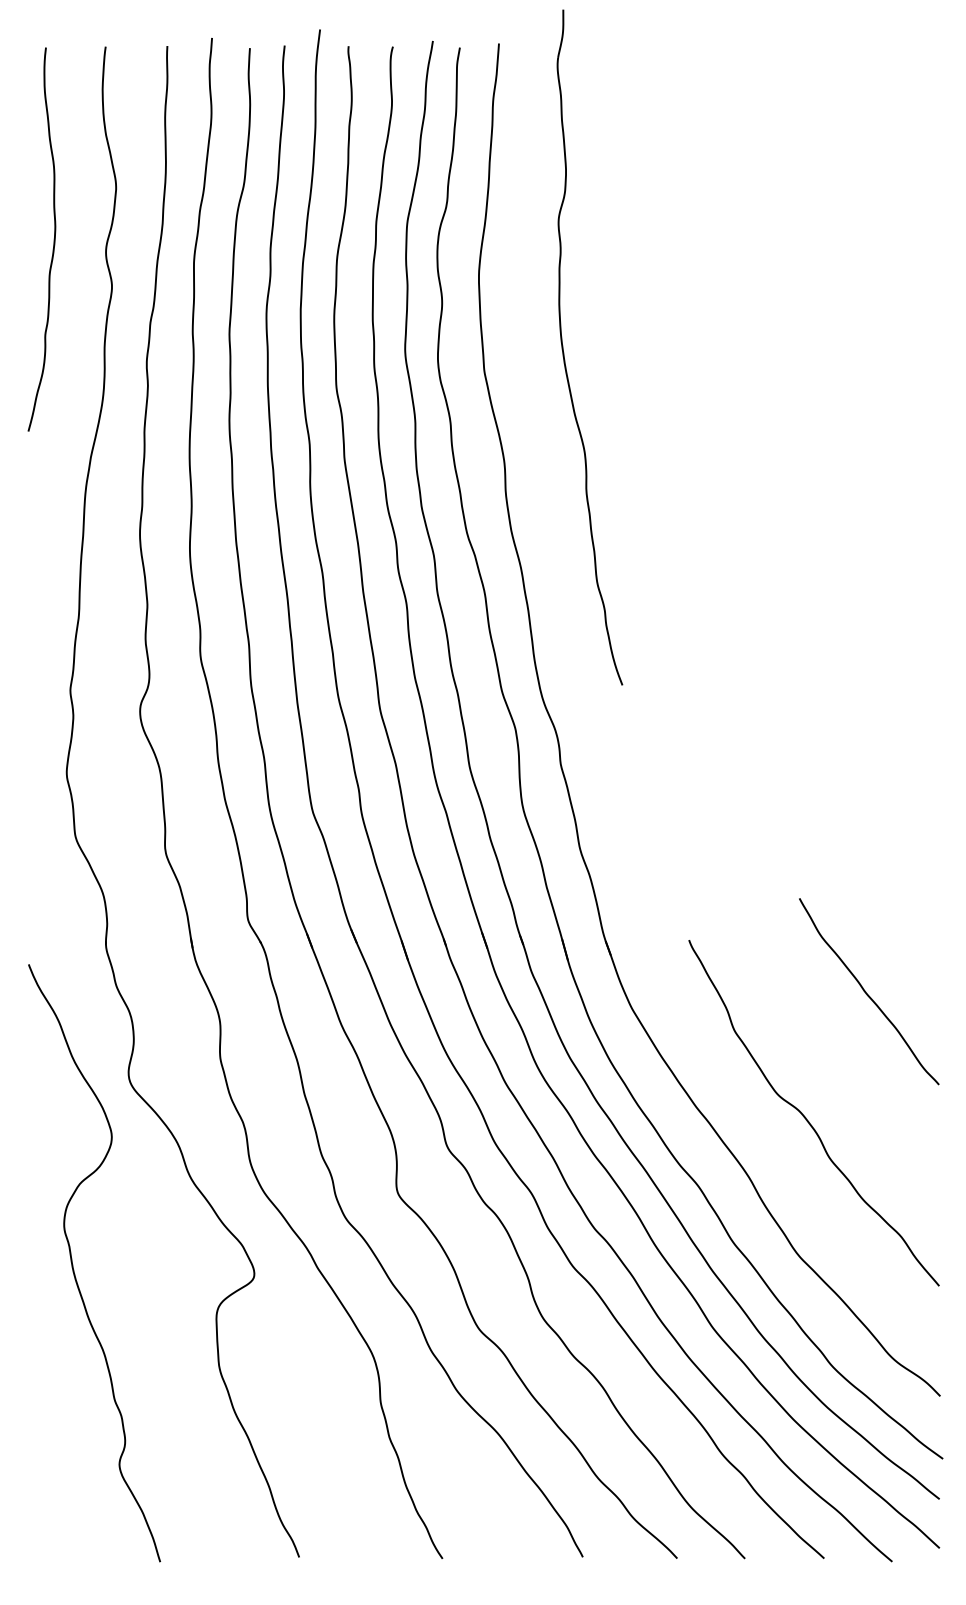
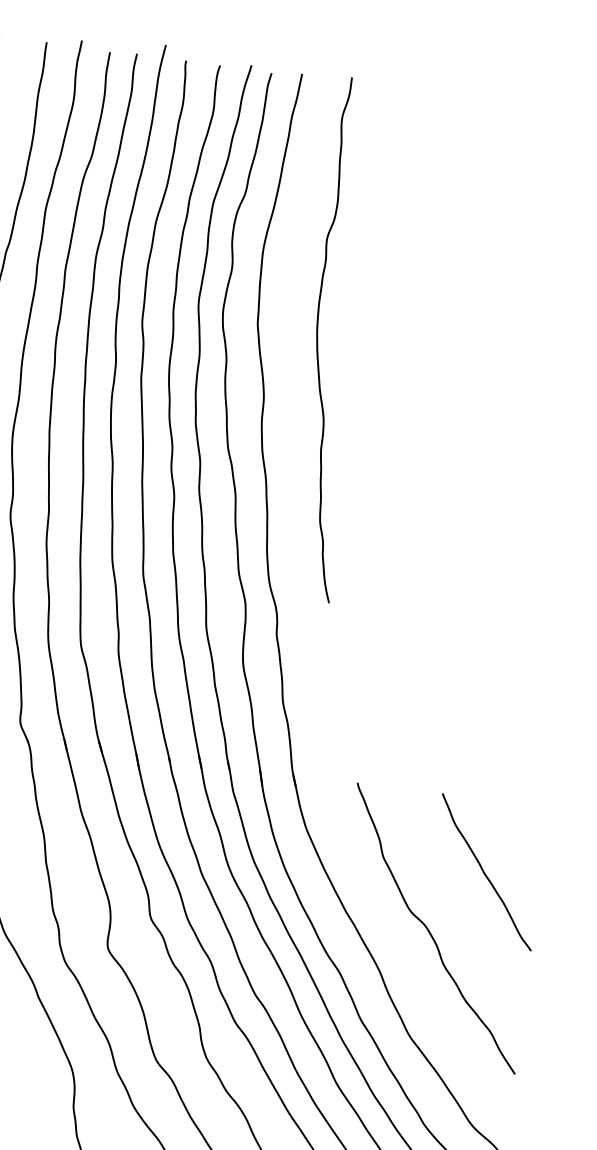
part: (564, 352) -> (318, 341), moved
curve: (867, 993) -> (485, 873), moved

